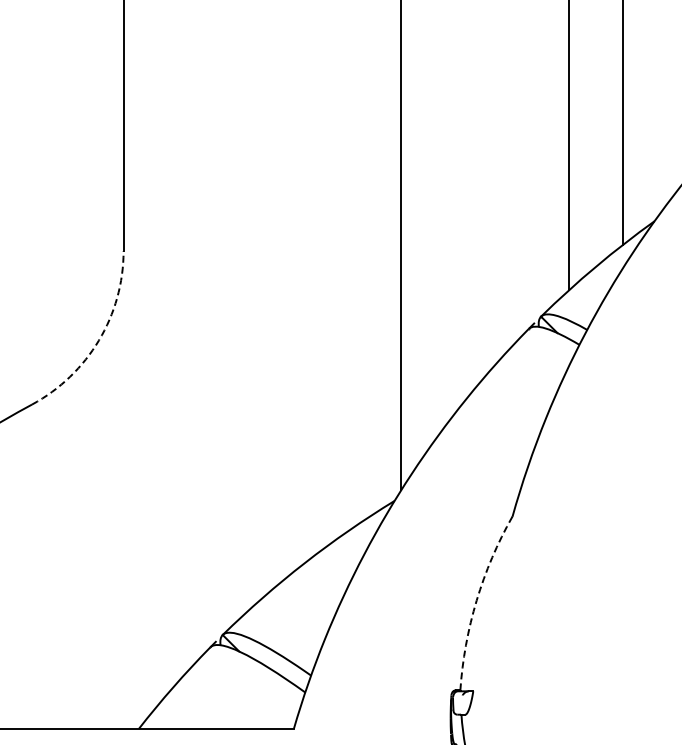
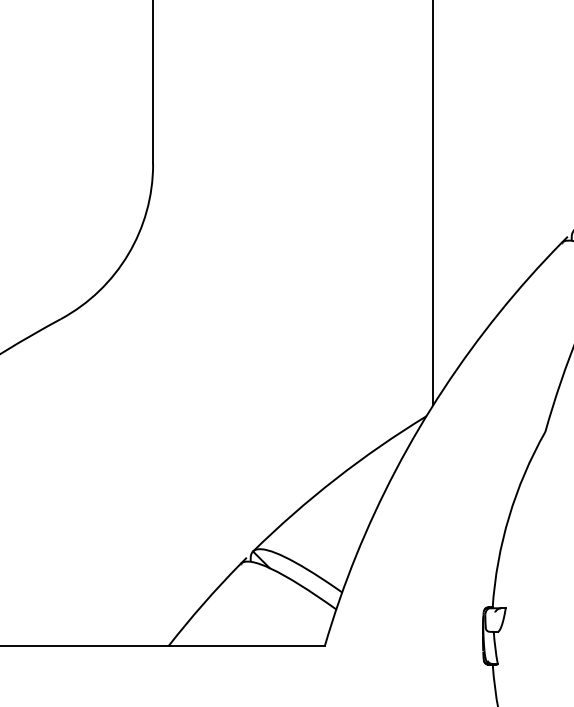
arc: (98, 340) -> (127, 254), dashed -> solid
arc: (476, 600) -> (508, 516), dashed -> solid

